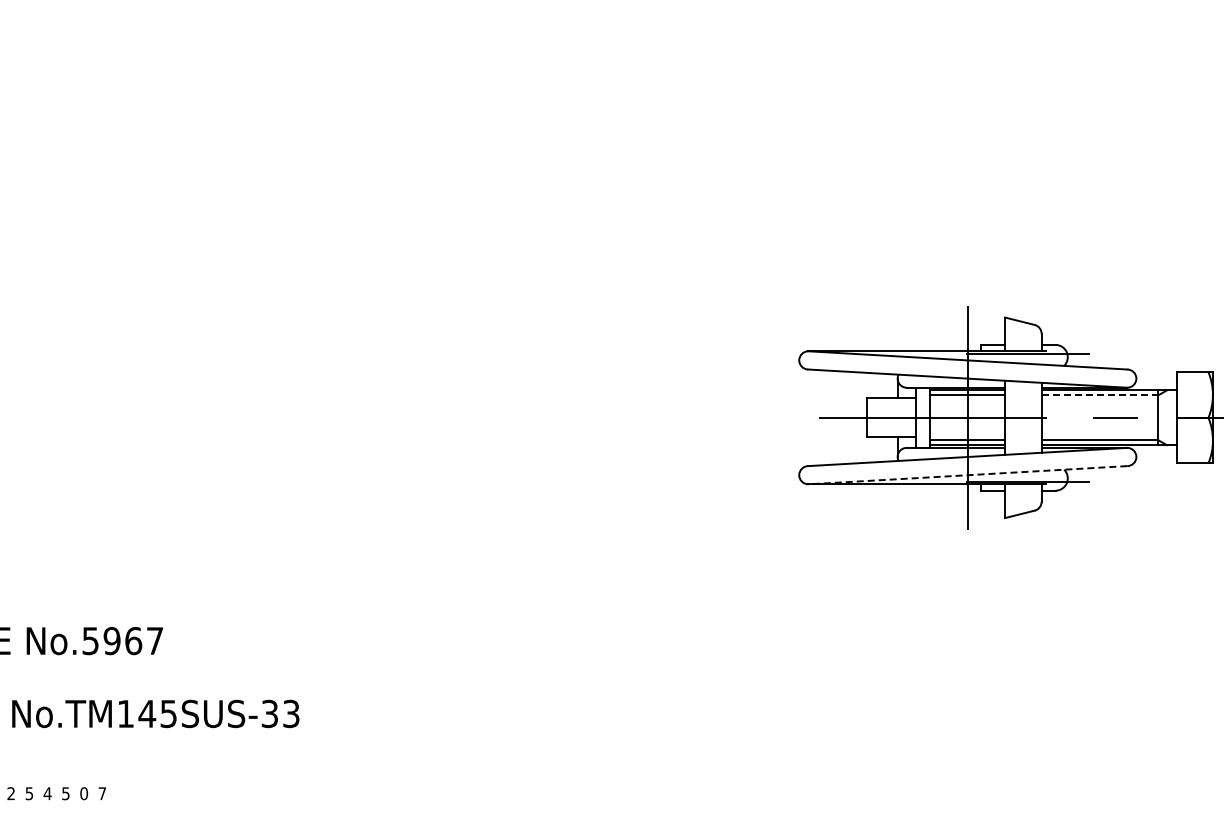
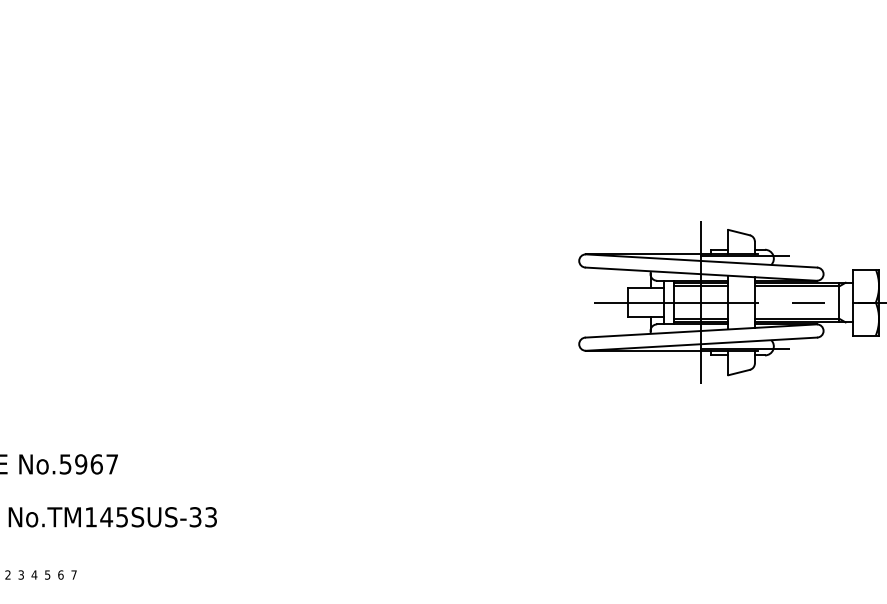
line: (1100, 395) -> (797, 286), dashed -> solid
line: (967, 475) -> (701, 344), dashed -> solid
text: (29, 793) -> (21, 574), 5 -> 3
text: (84, 793) -> (61, 574), 0 -> 6

